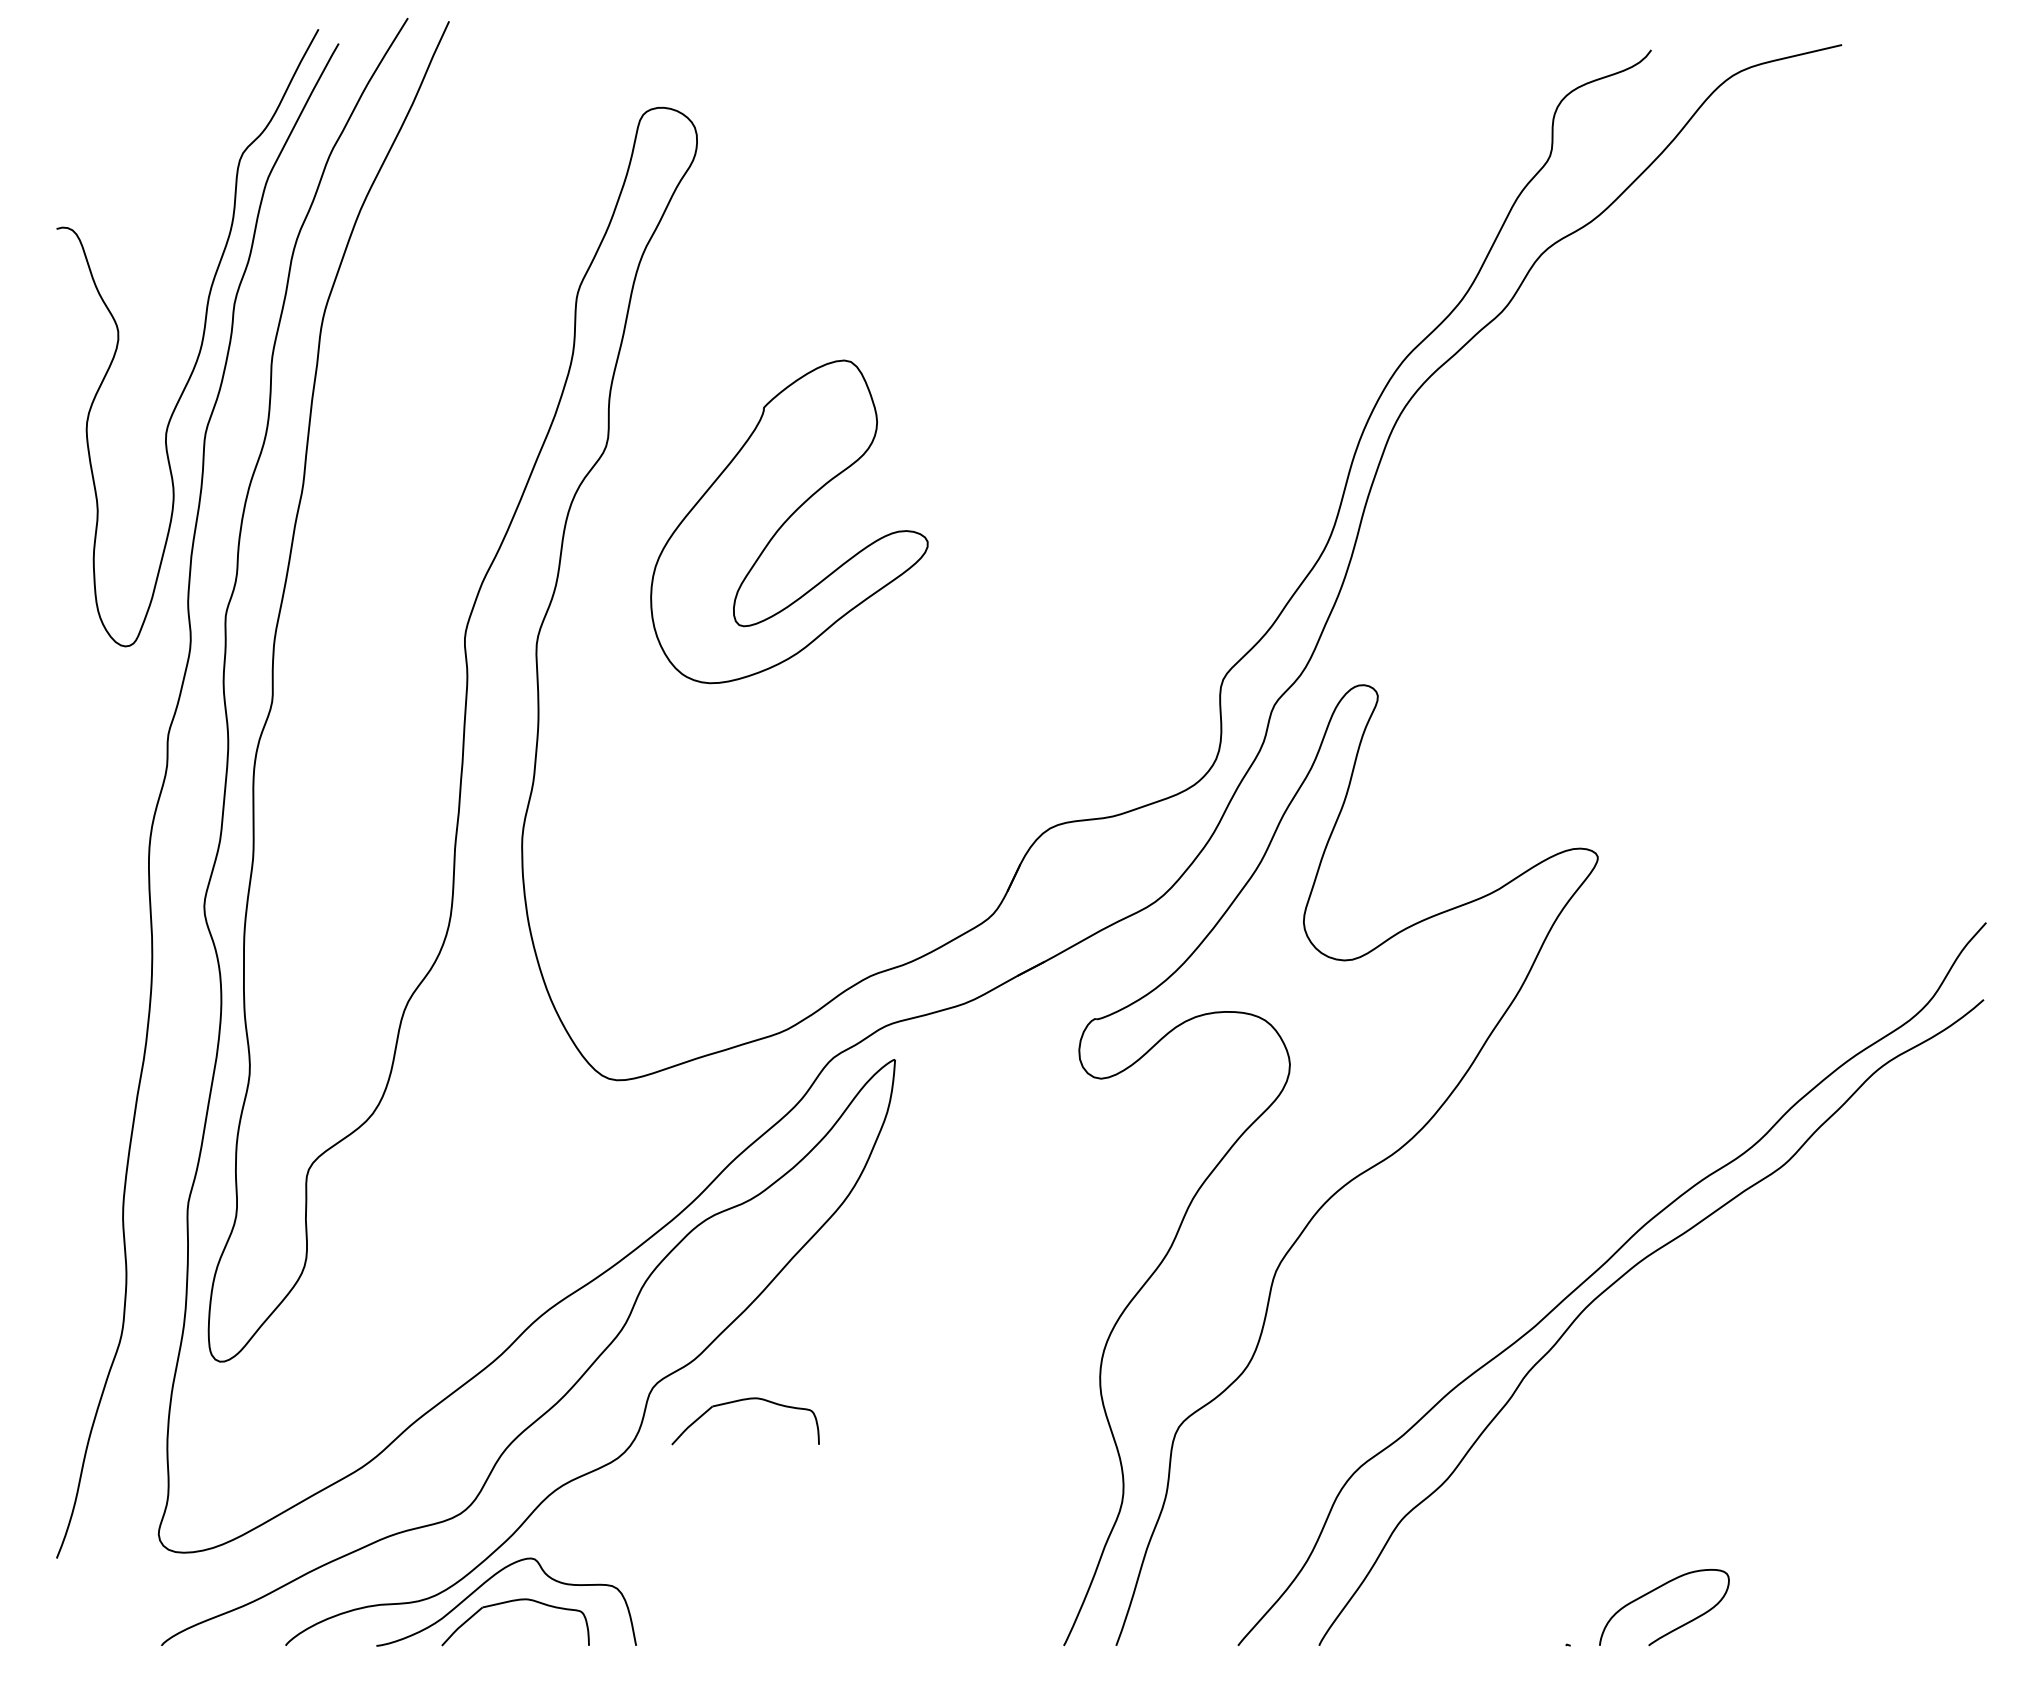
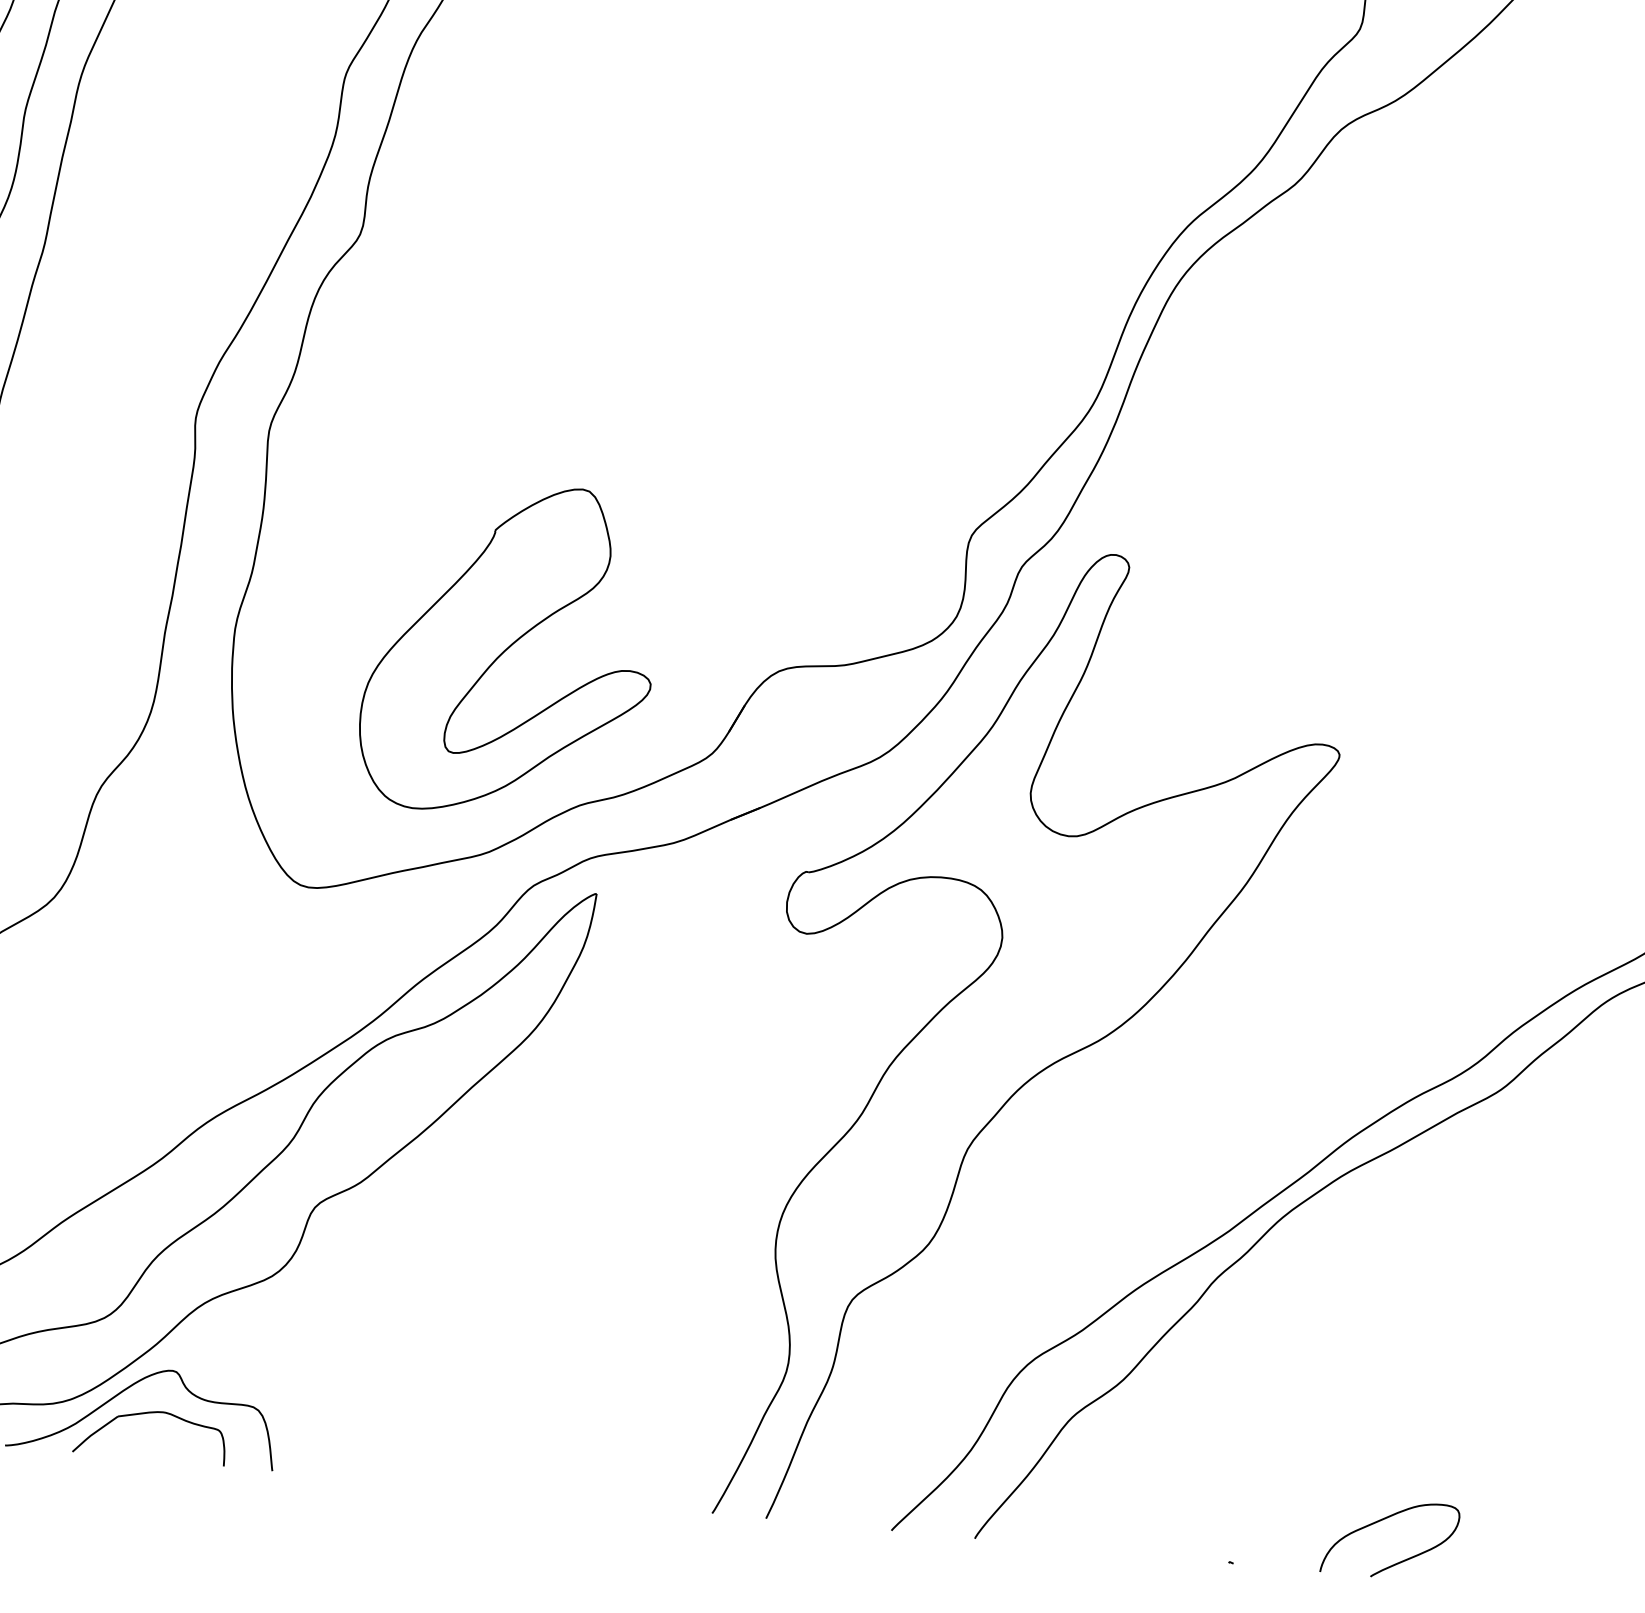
part: (789, 521) -> (510, 649), moved
part: (740, 1401) -> (403, 1230), removed
curve: (1655, 1590) -> (1382, 1520), moved

